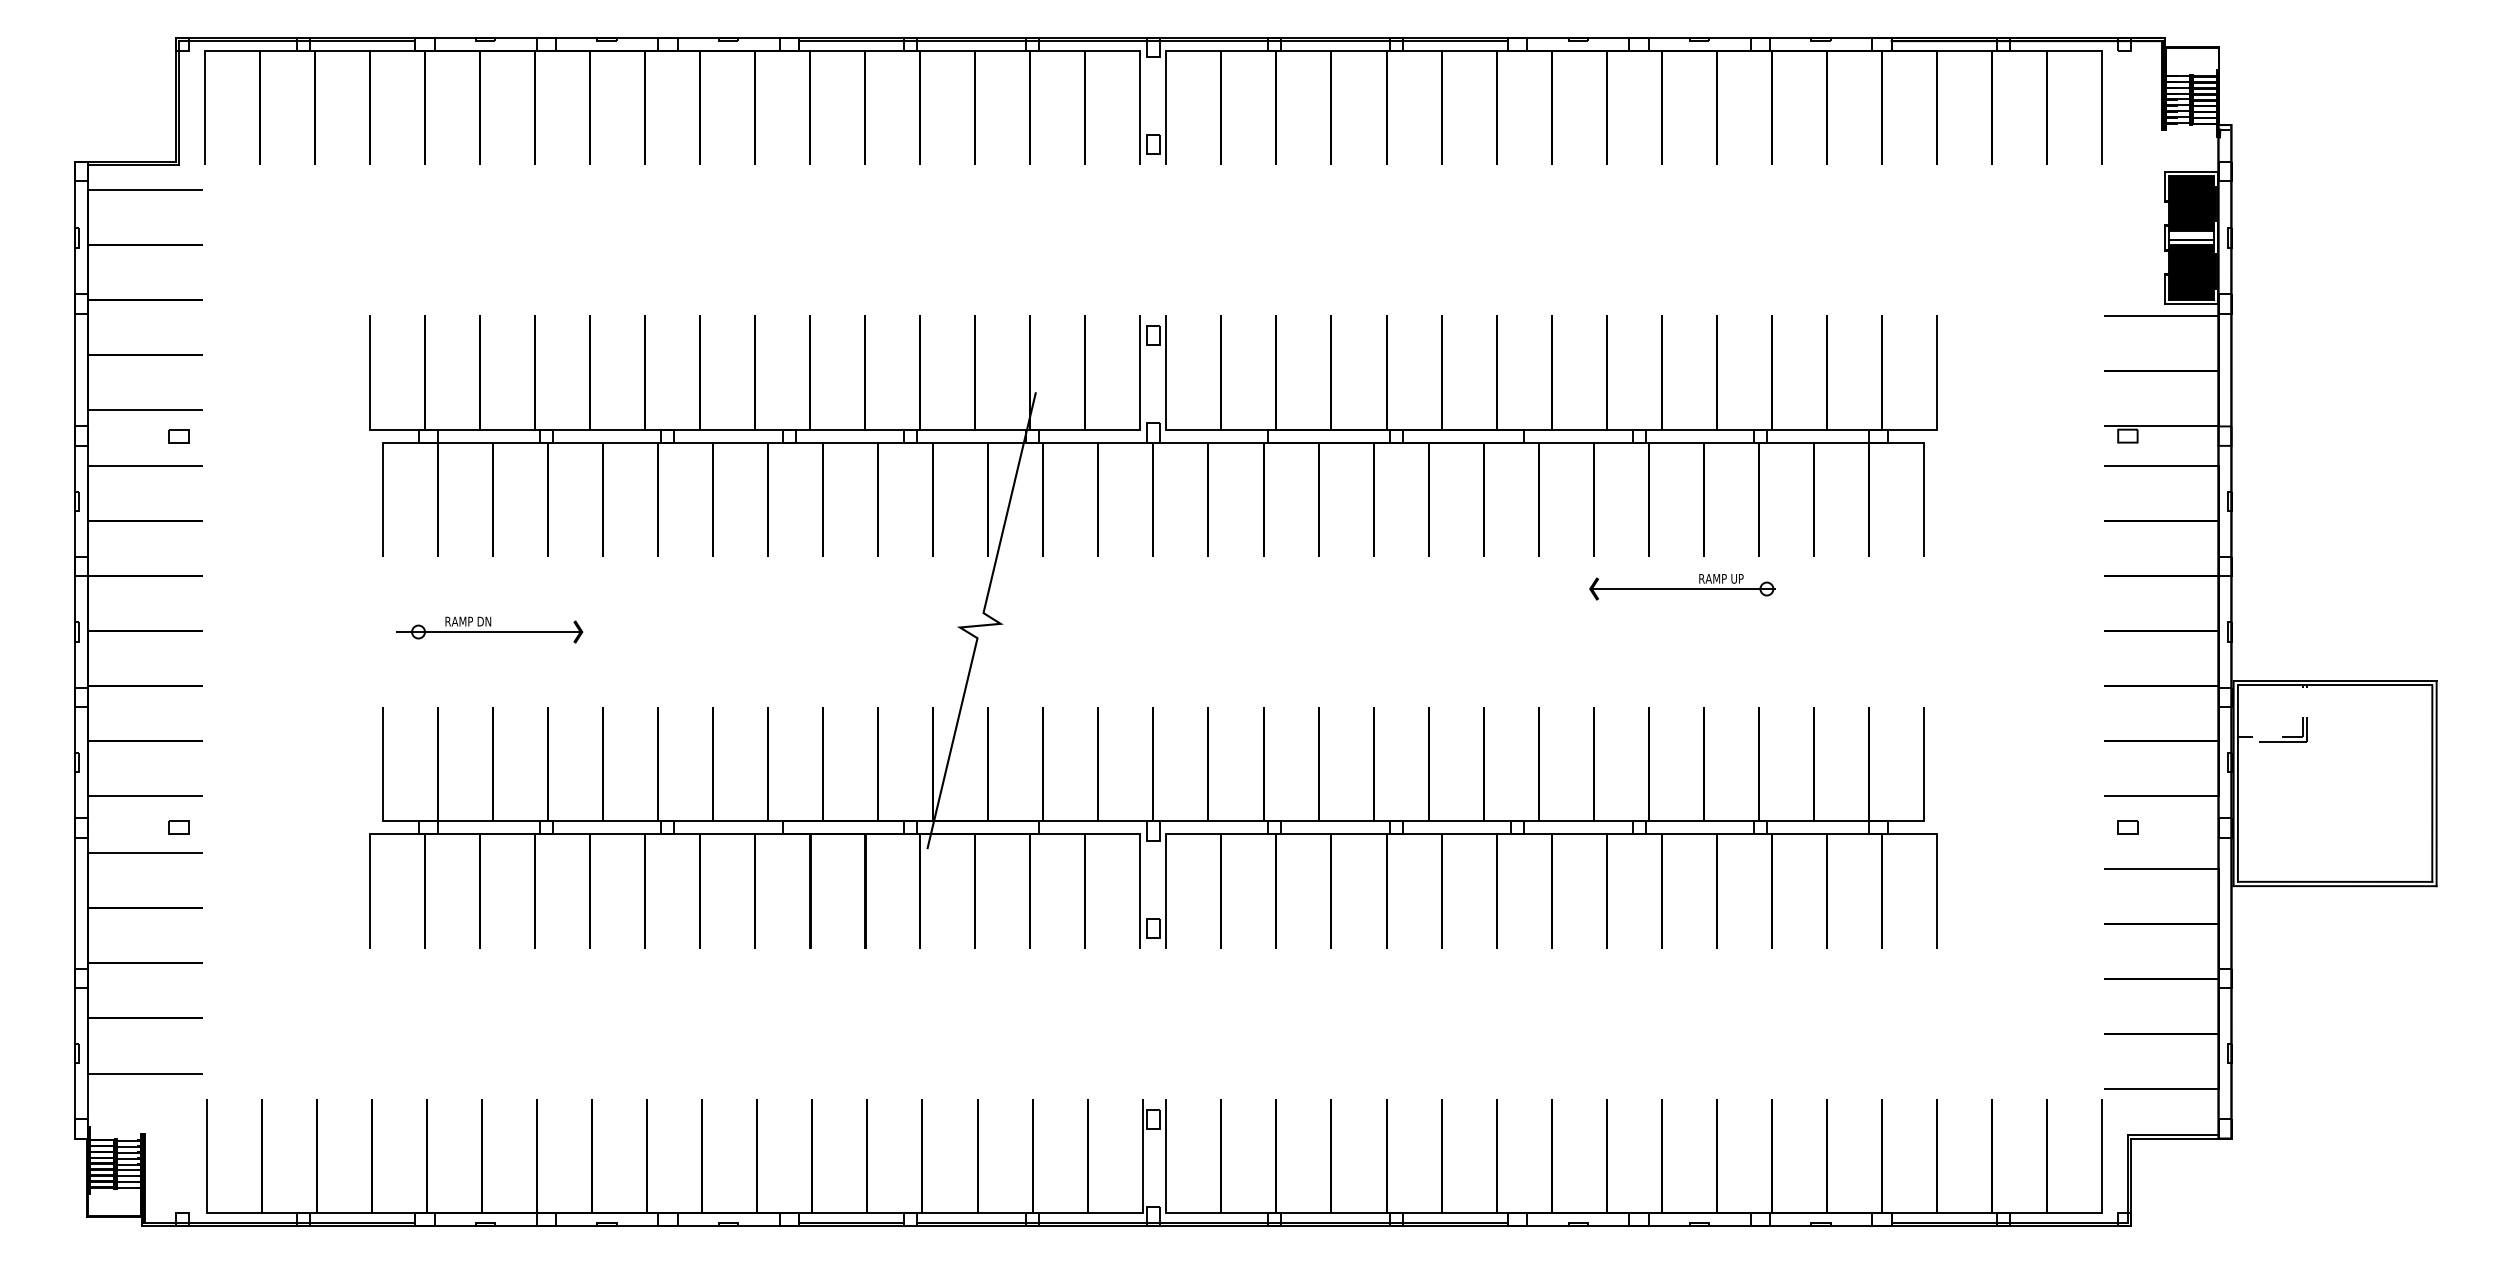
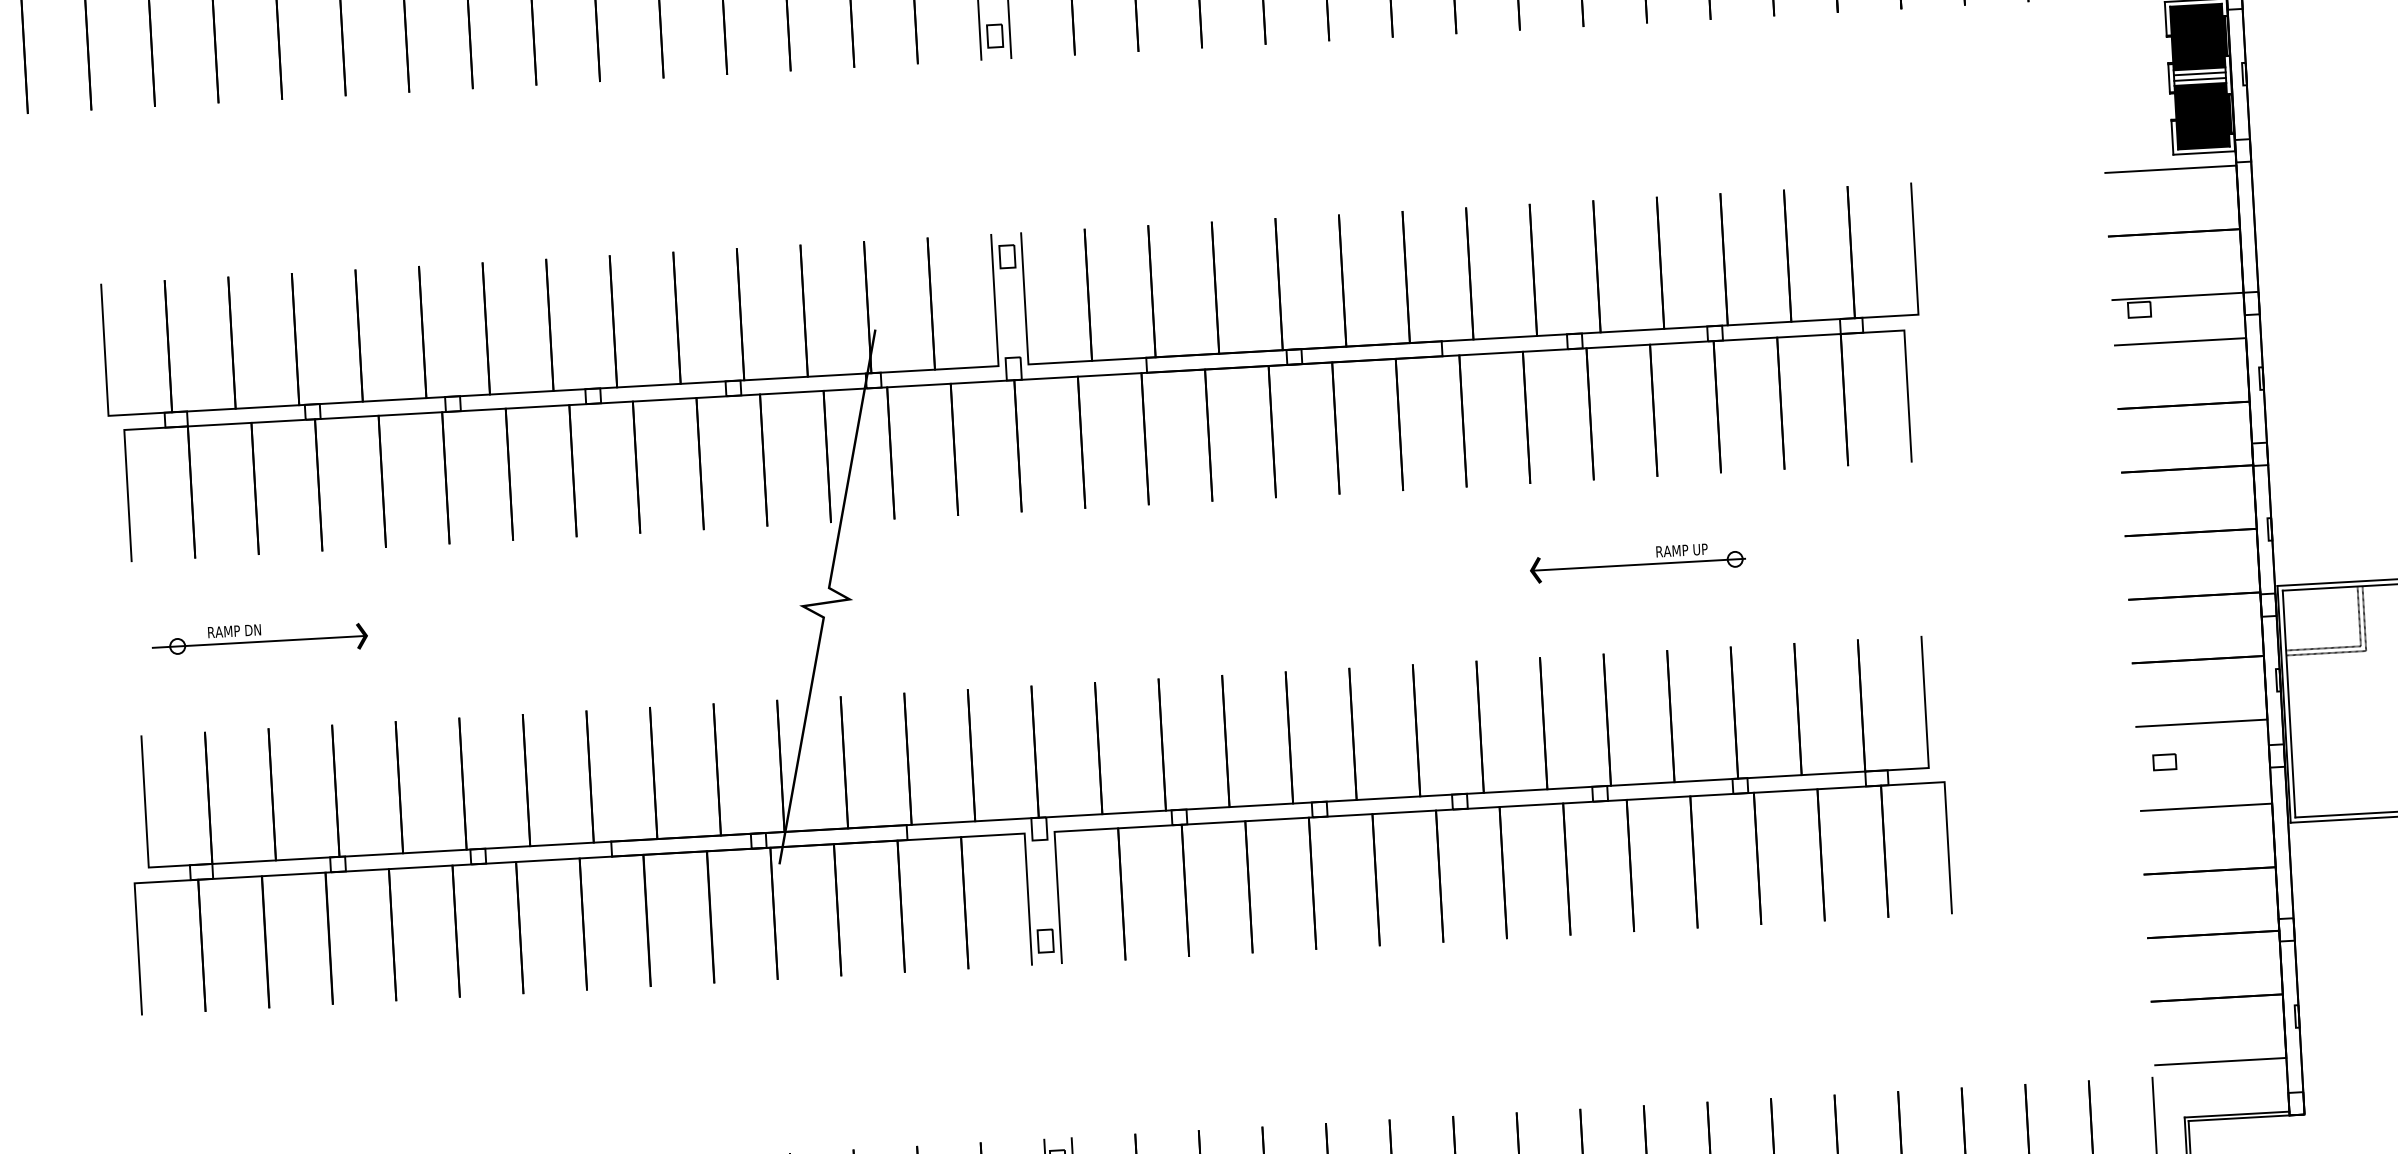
line: (2190, 235) -> (2198, 73), added
part: (1682, 587) -> (1637, 563), moved

